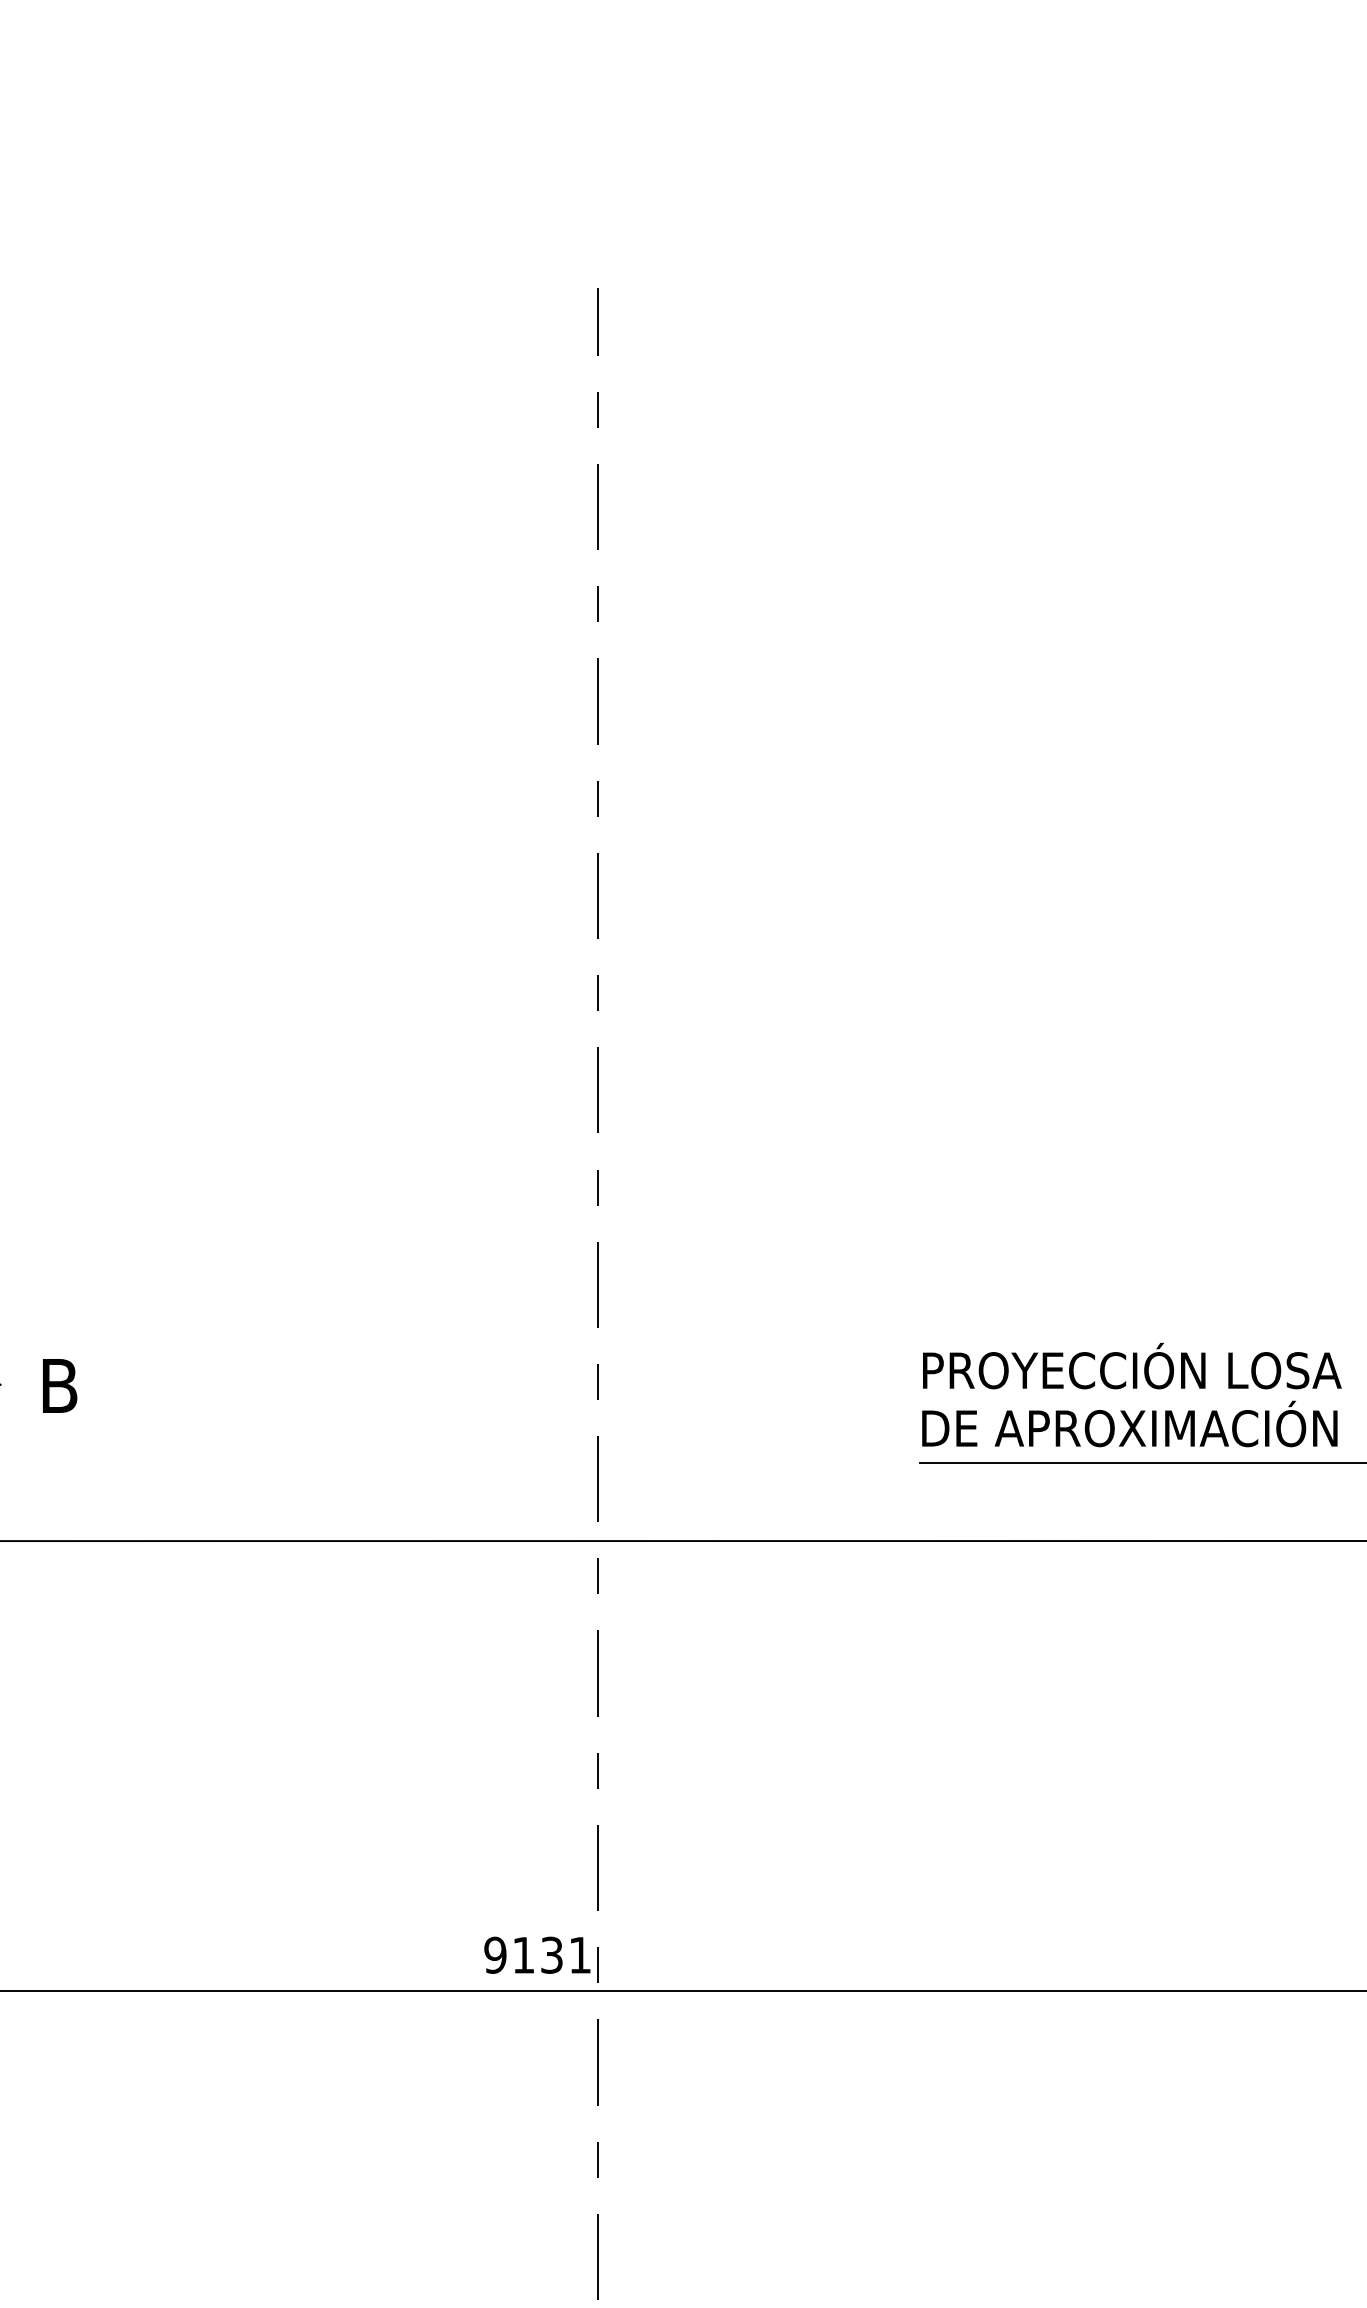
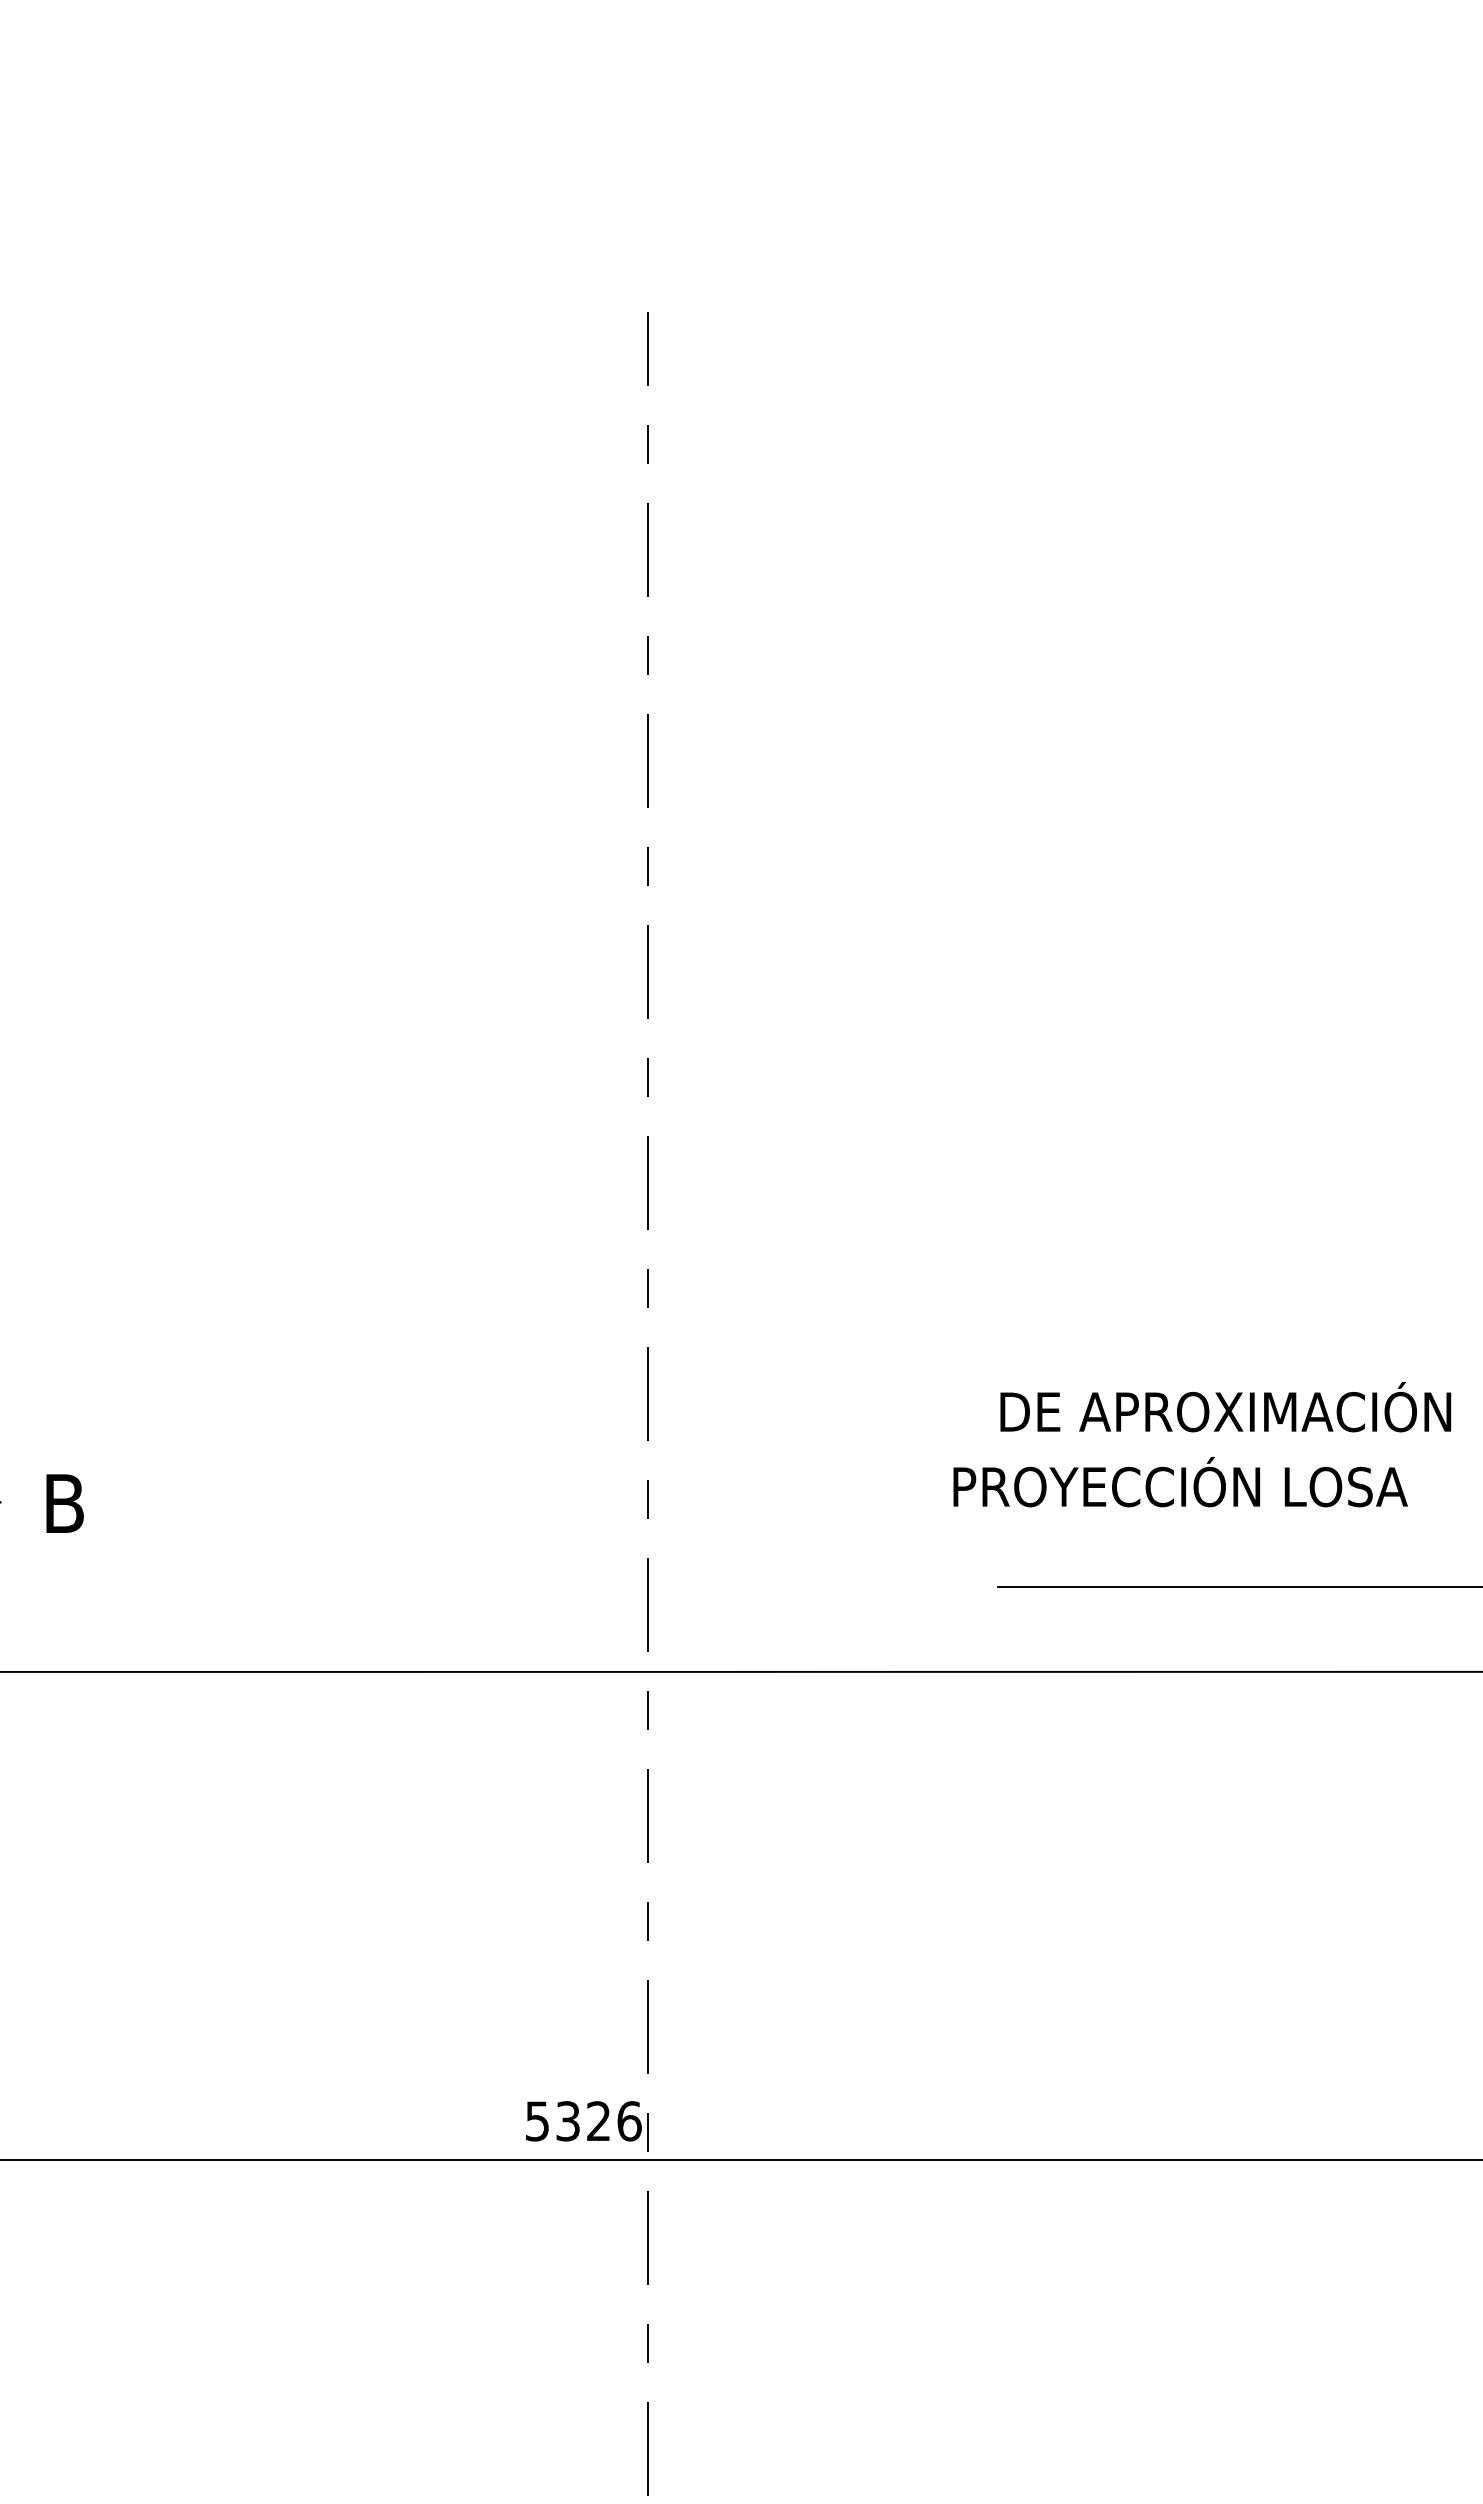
text: (1132, 1365) -> (1180, 1481), moved
text: (1129, 1423) -> (1225, 1406), moved
text: (537, 1954) -> (583, 2120), 9131 -> 5326

